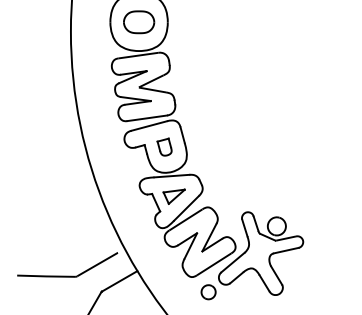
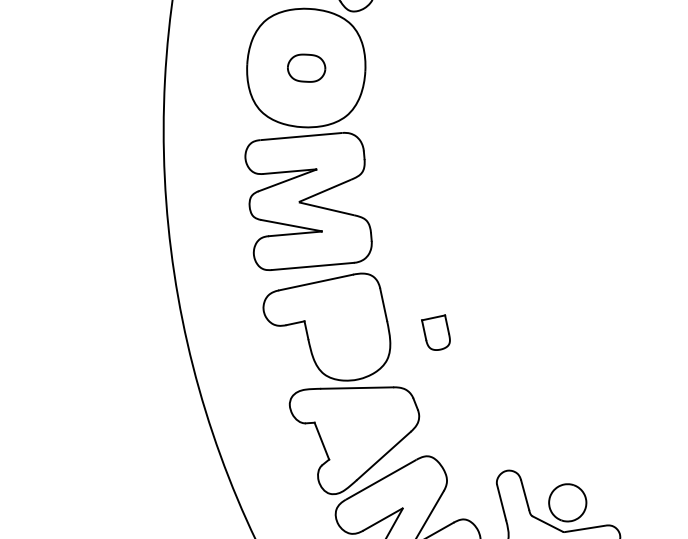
part: (139, 22) -> (307, 68), size x0.6
part: (164, 146) -> (435, 331), moved
part: (173, 196) -> (358, 430), removed

